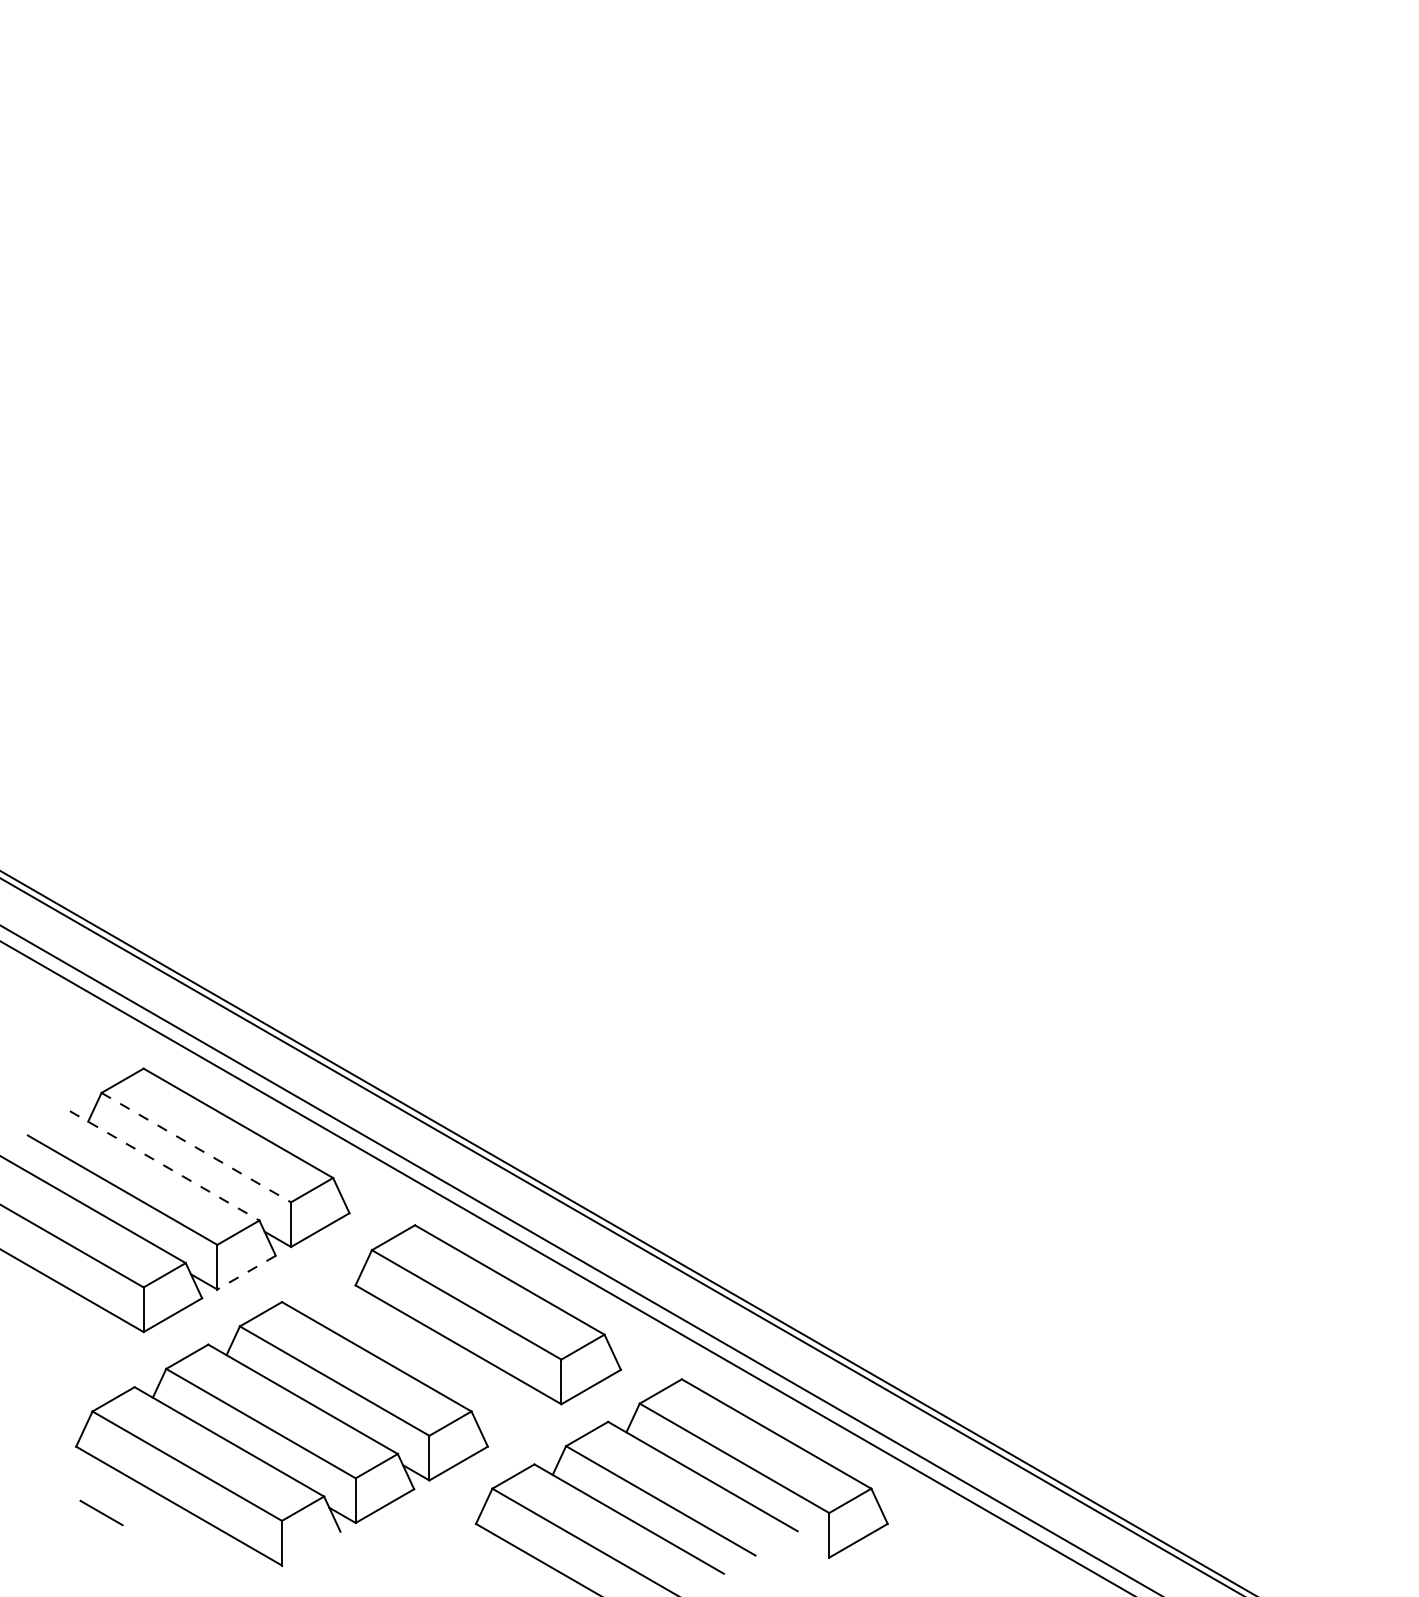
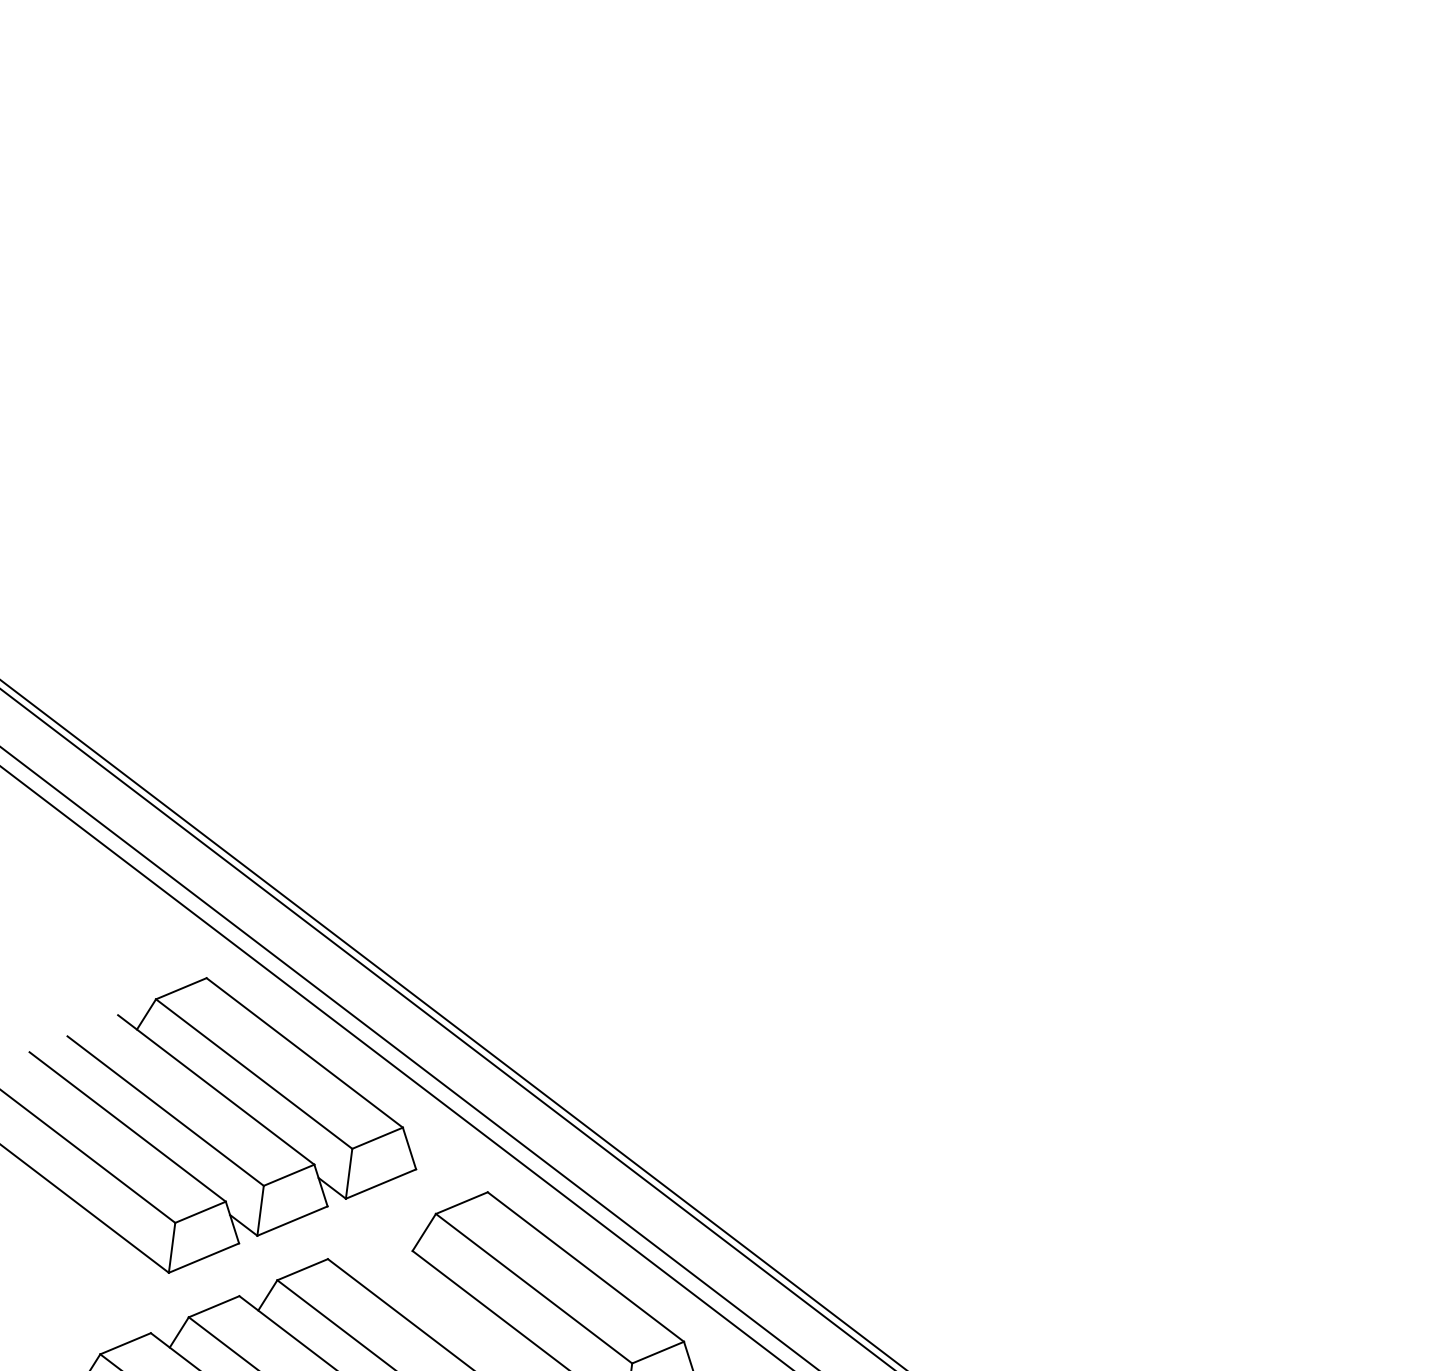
line: (196, 1147) -> (254, 1073), dashed -> solid
line: (165, 1166) -> (217, 1090), dashed -> solid
line: (246, 1272) -> (292, 1220), dashed -> solid

